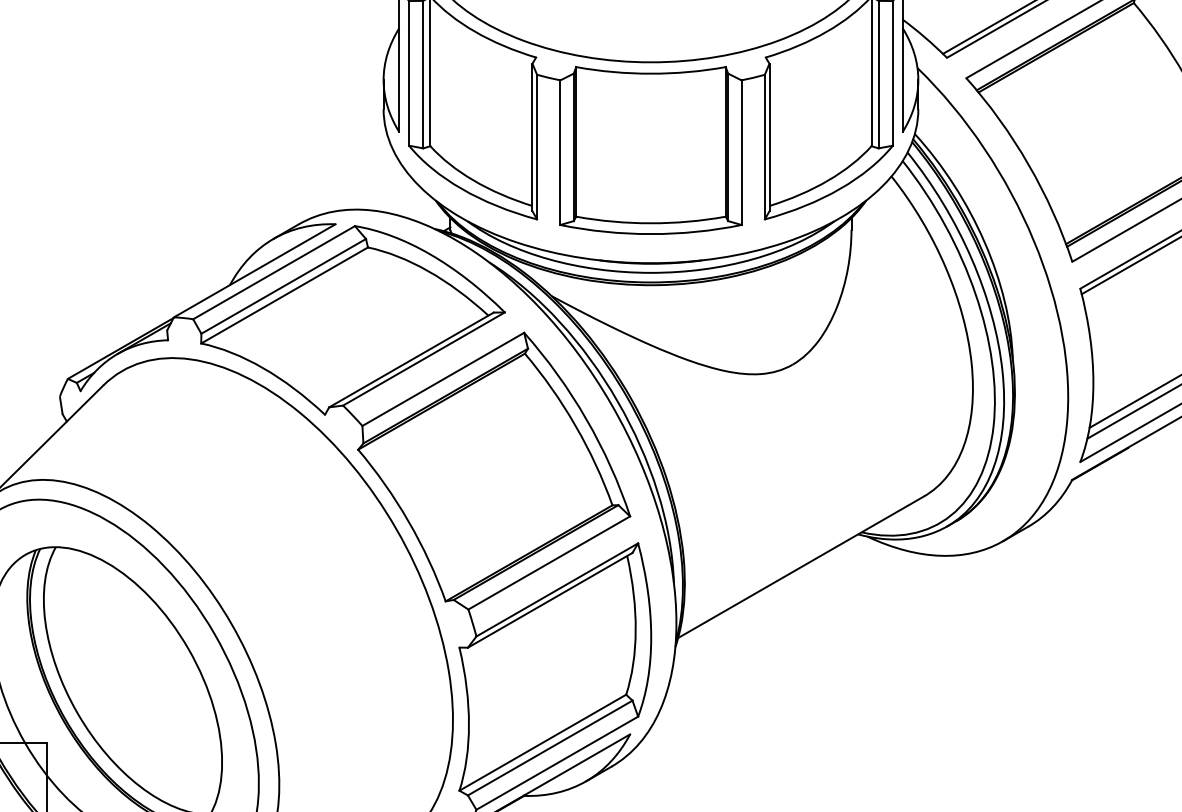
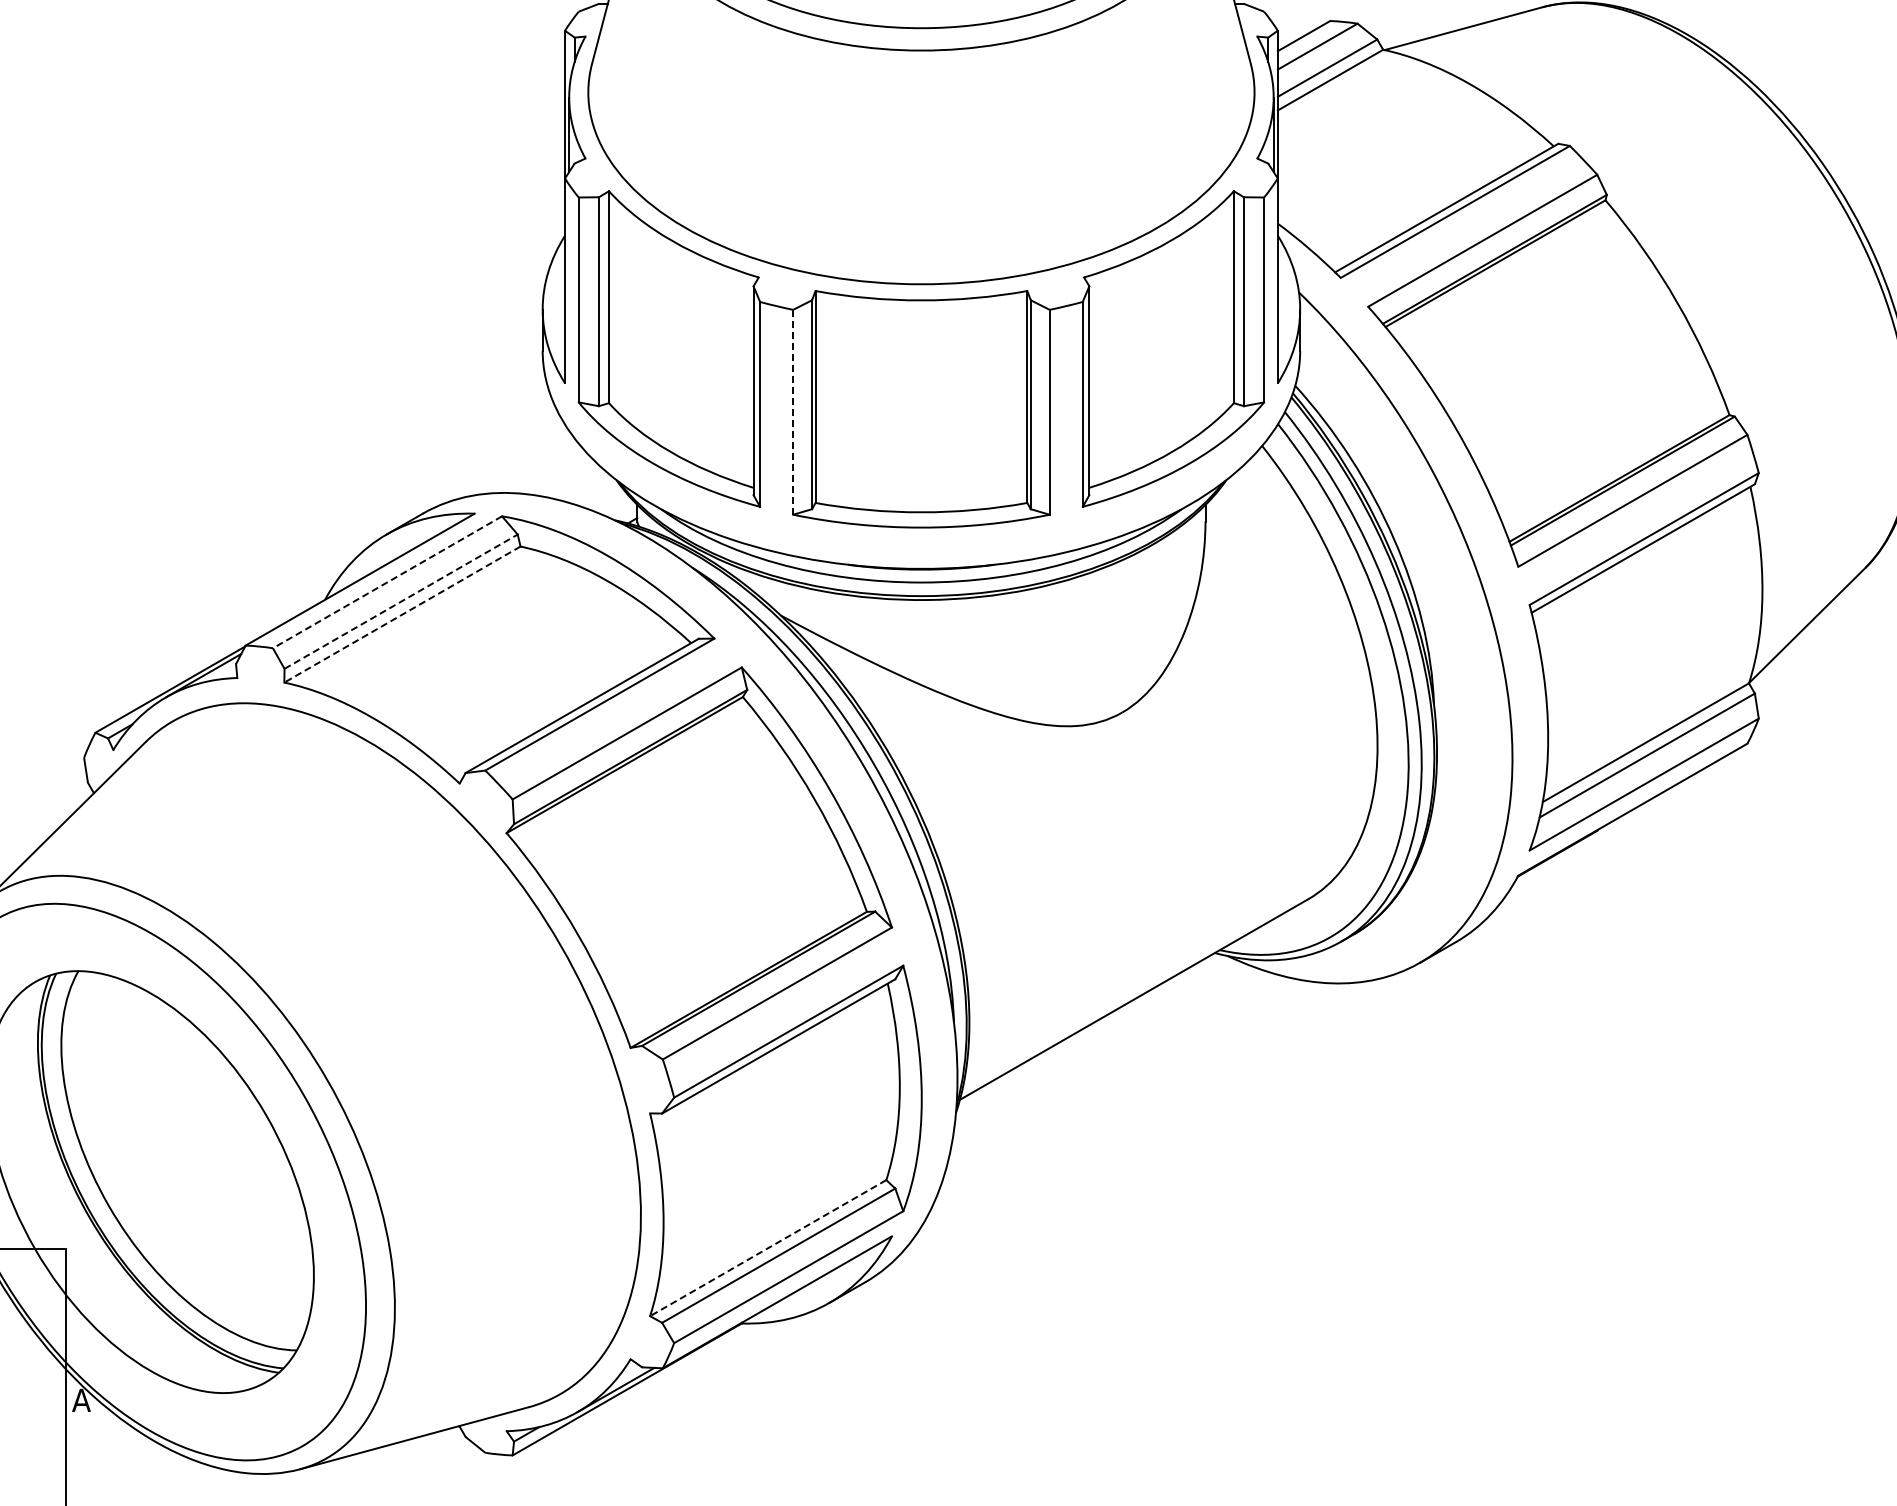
line: (560, 152) -> (793, 412), solid -> dashed
line: (274, 272) -> (387, 582), solid -> dashed
line: (283, 286) -> (401, 601), solid -> dashed
line: (284, 295) -> (402, 614), solid -> dashed
line: (542, 742) -> (767, 1248), solid -> dashed

